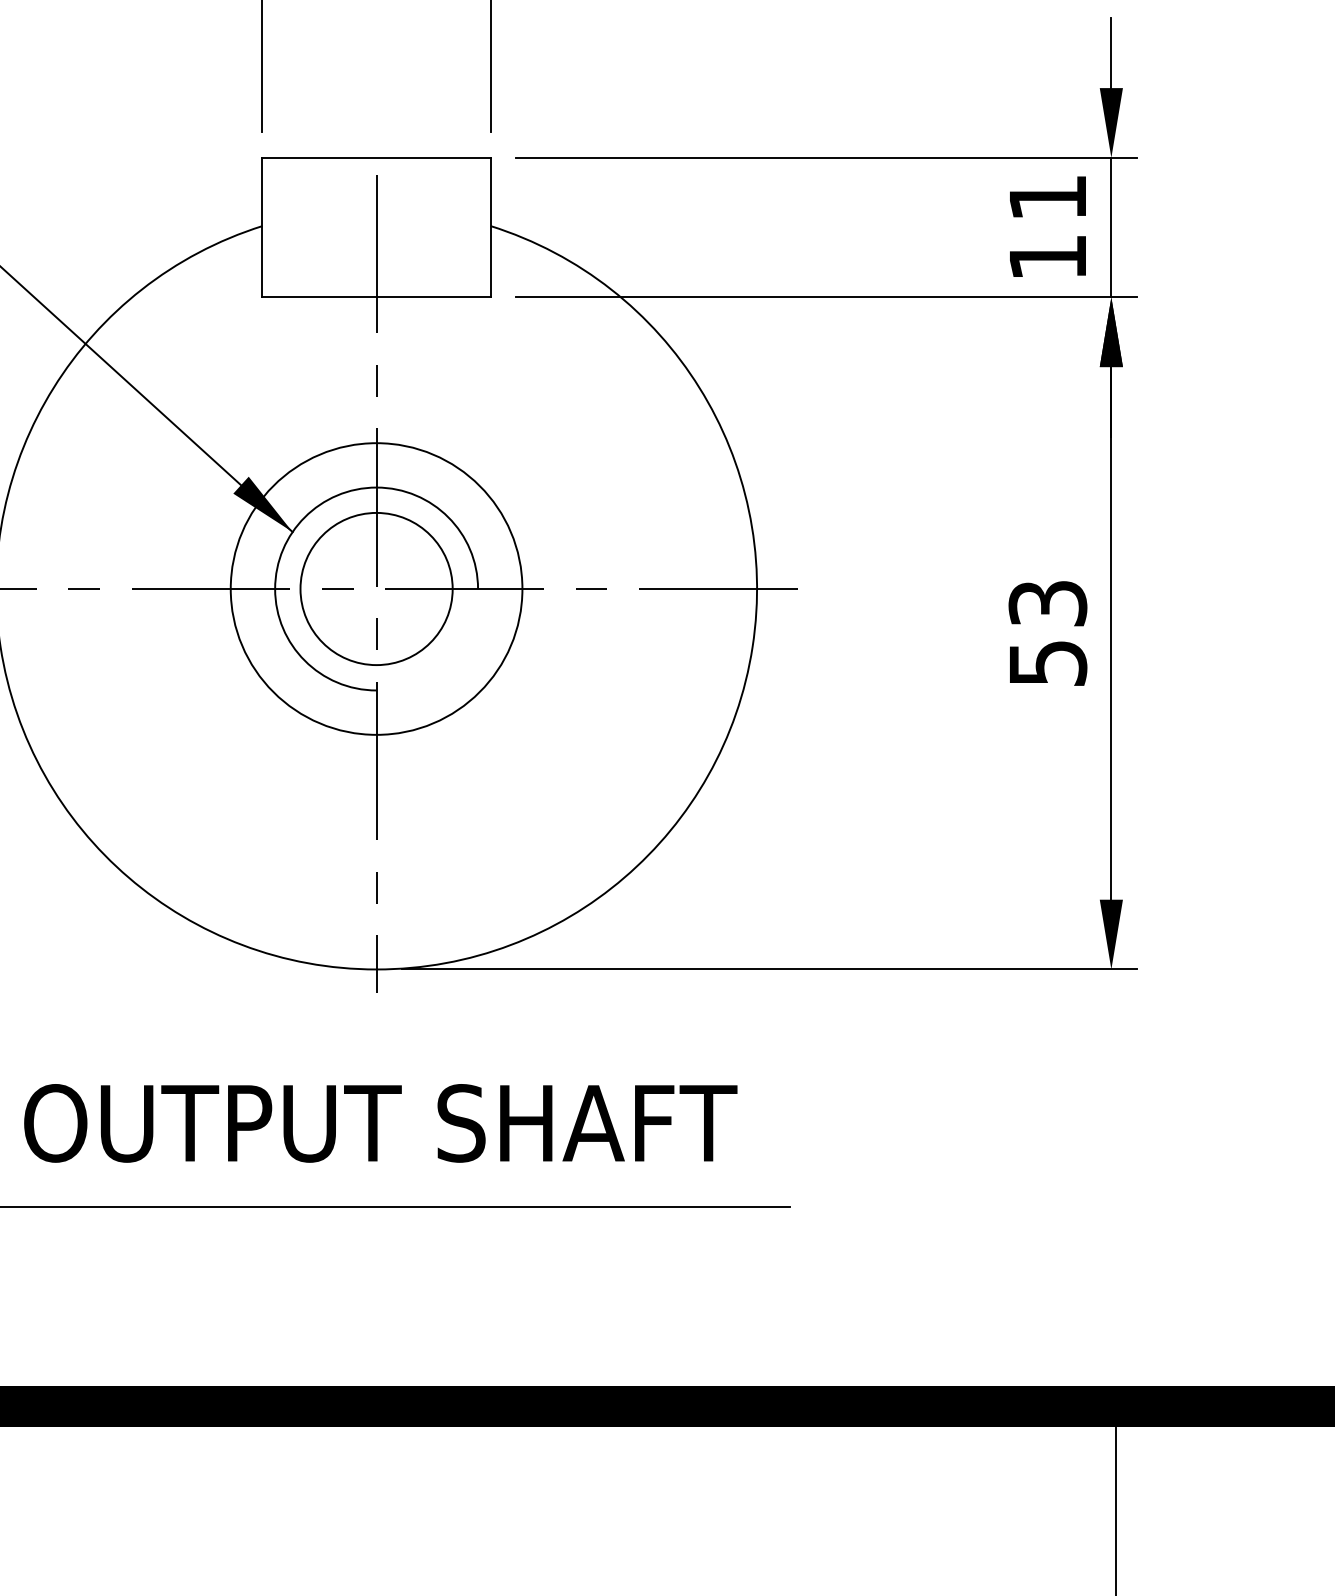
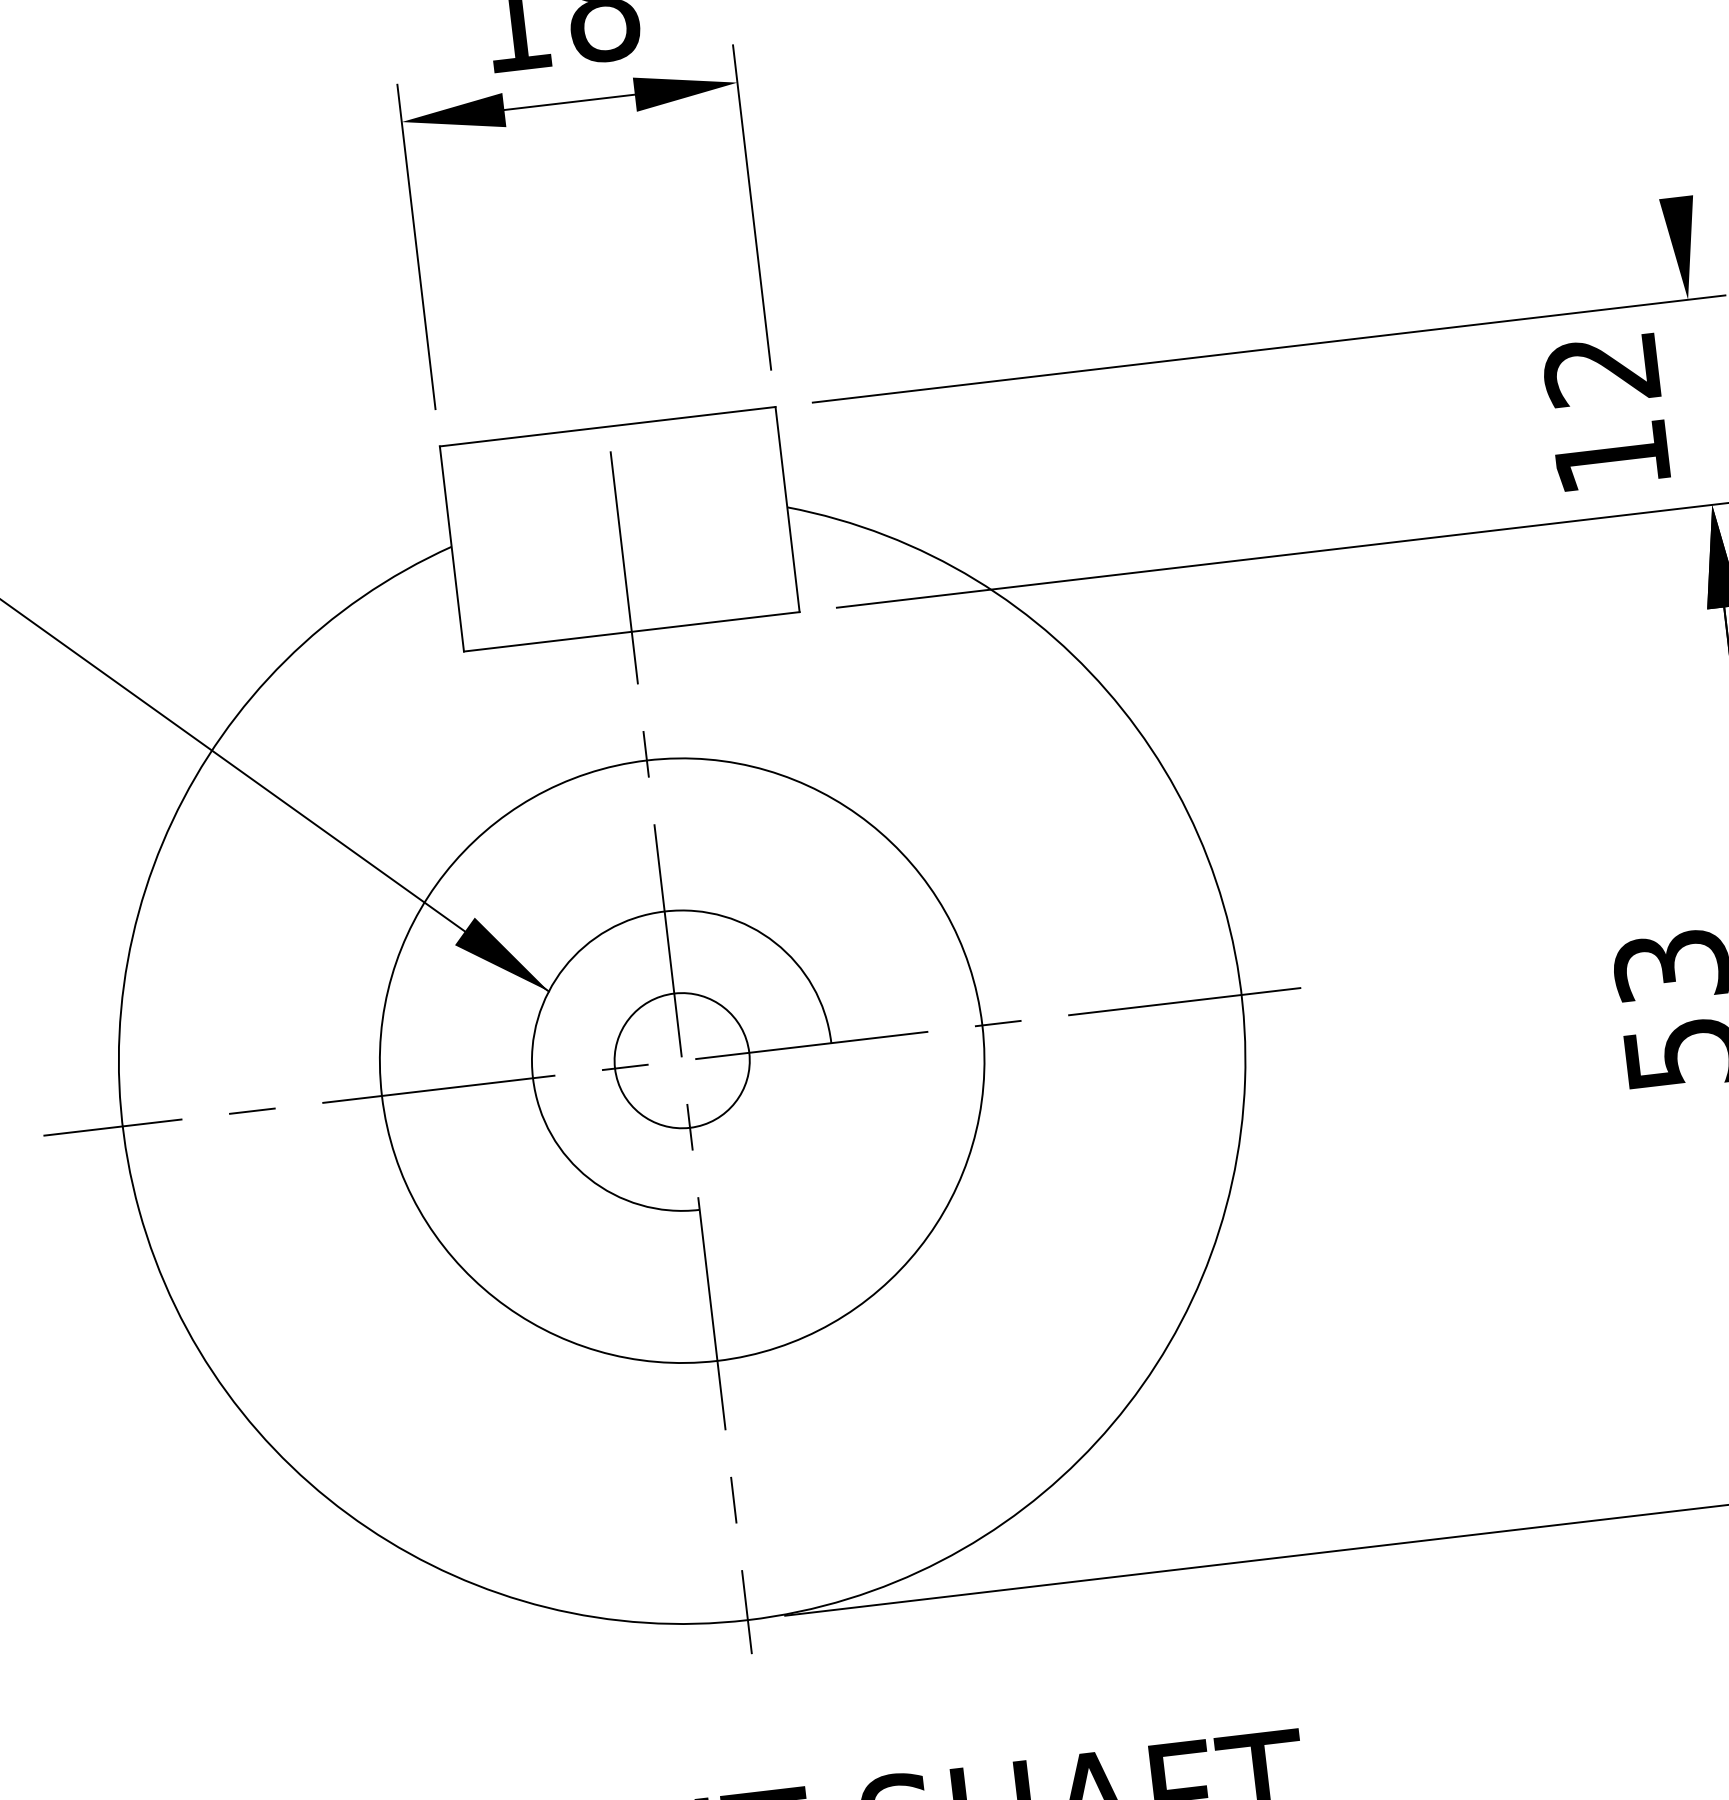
line: (1111, 53) -> (1670, 146), removed
text: (1046, 198) -> (1599, 370), 11 -> 12
line: (1111, 227) -> (1700, 402), removed
circle: (376, 588) -> (681, 1059), size x0.6
circle: (376, 588) -> (681, 1059), size x1.4

